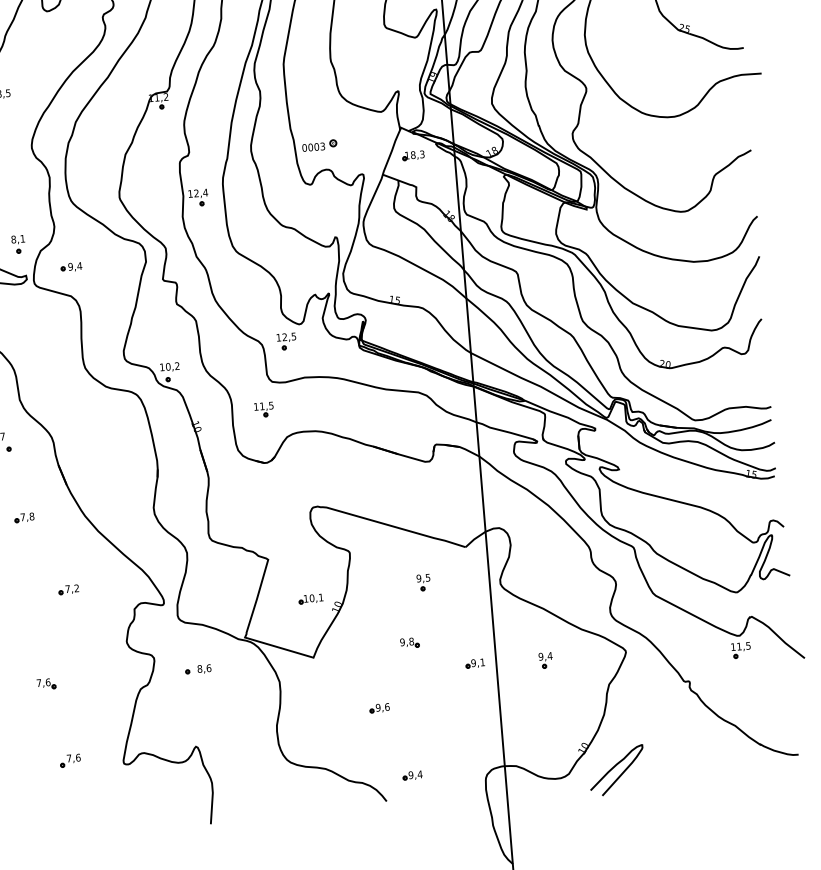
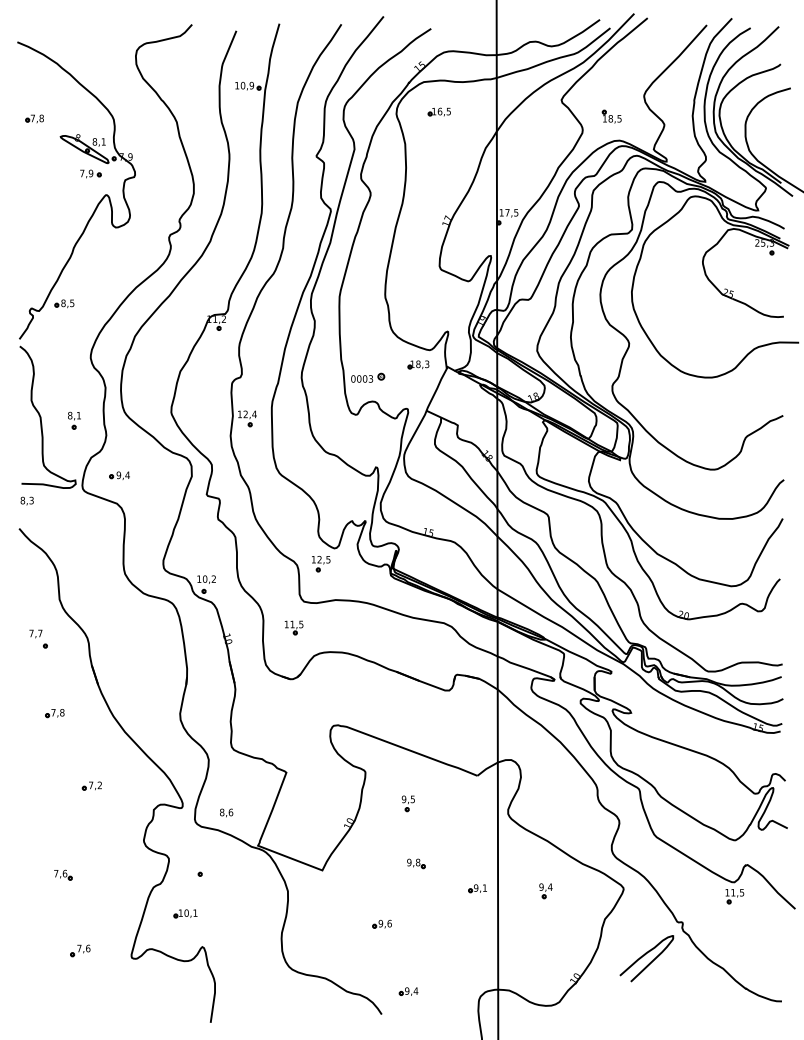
part: (413, 155) -> (418, 364), moved
part: (18, 244) -> (74, 420), moved
part: (422, 582) -> (407, 803), moved
part: (310, 598) -> (185, 913), moved
text: (204, 668) -> (226, 812), moved
curve: (615, 767) -> (645, 955), moved

